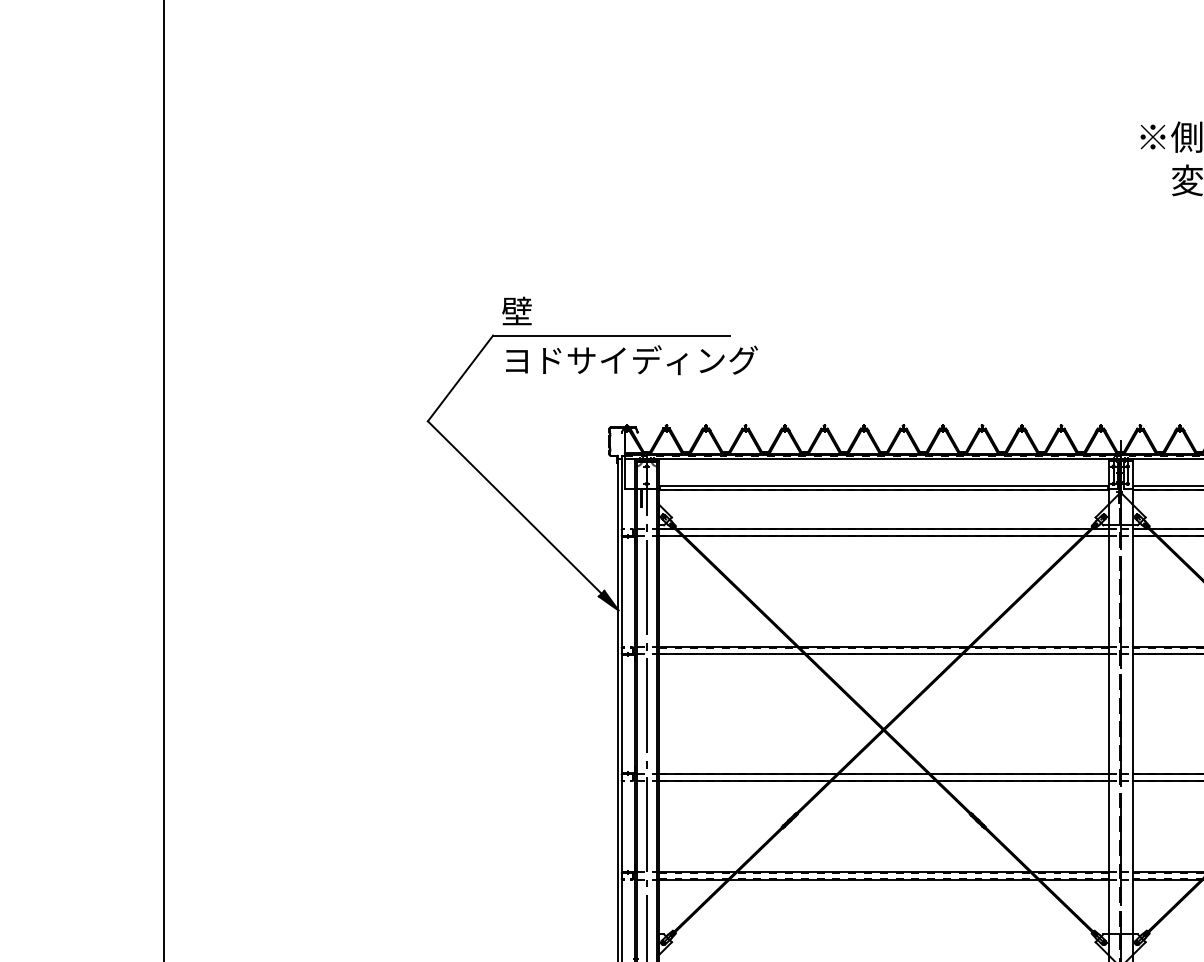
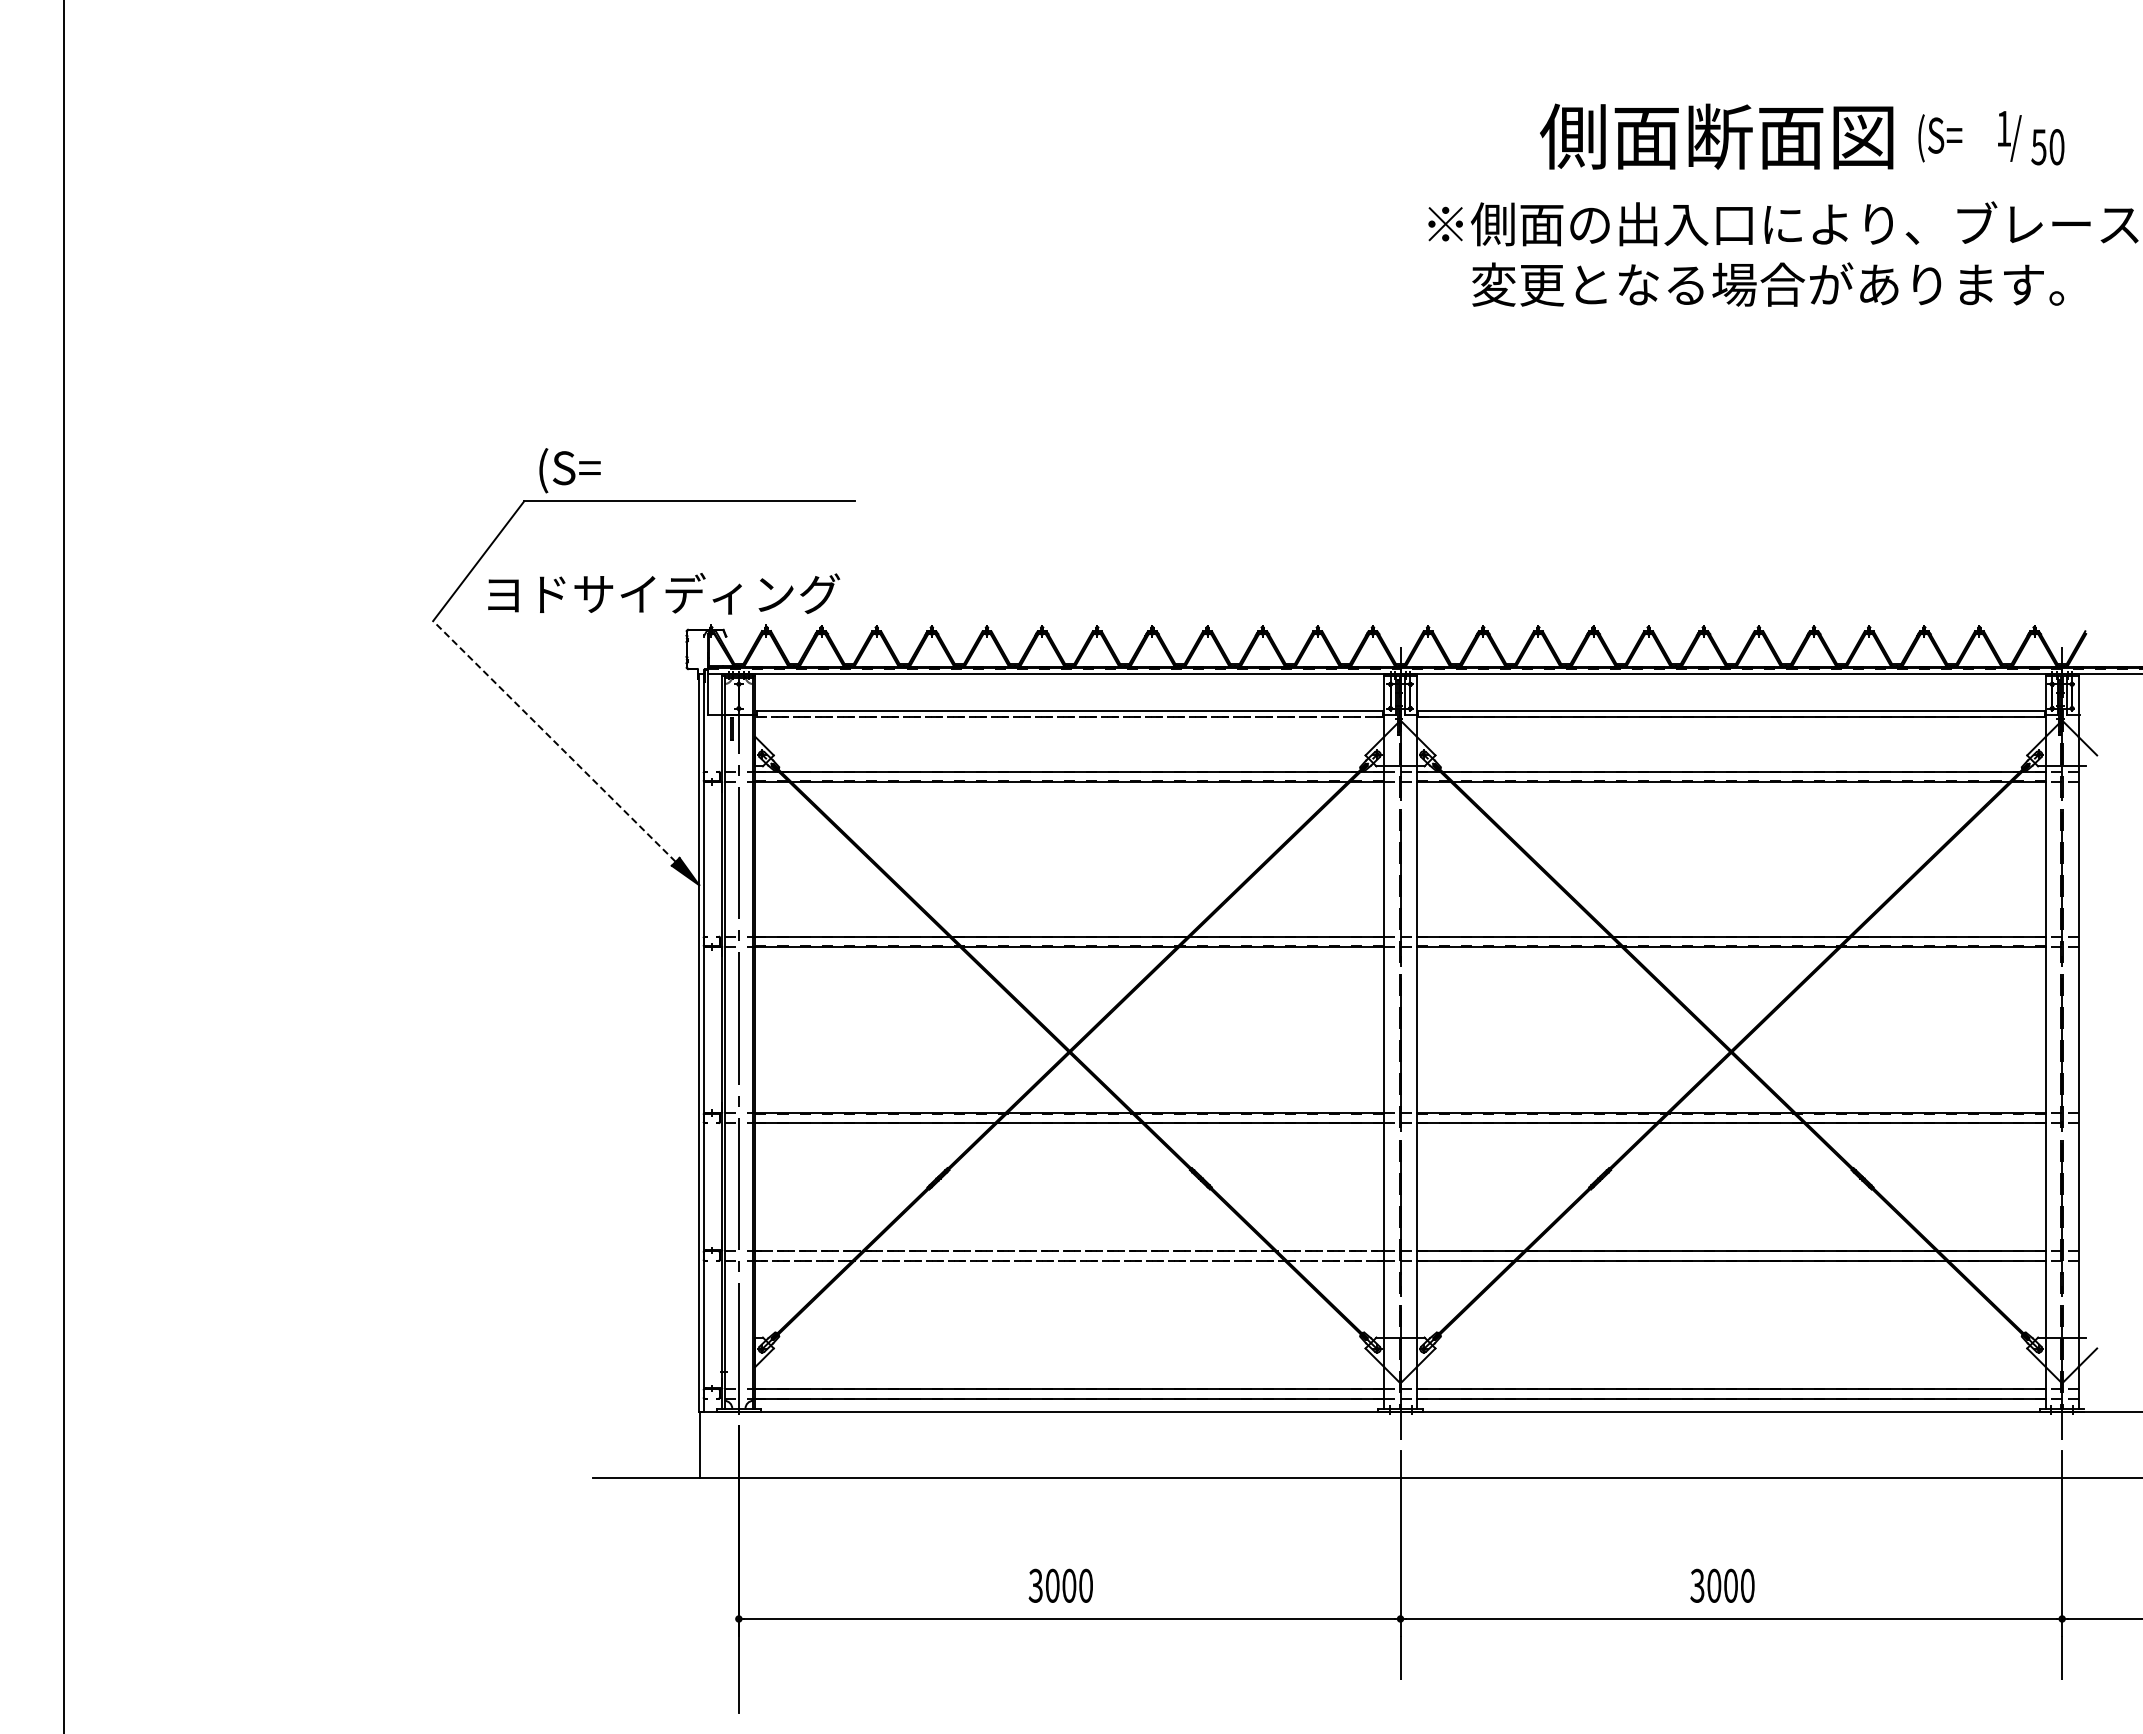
text: (524, 313) -> (568, 470), 壁 -> (S=
text: (632, 360) -> (664, 593), moved
line: (883, 490) -> (1069, 717), solid -> dashed
line: (514, 507) -> (554, 741), solid -> dashed
line: (884, 872) -> (1070, 1251), solid -> dashed
line: (883, 879) -> (1069, 1261), solid -> dashed

